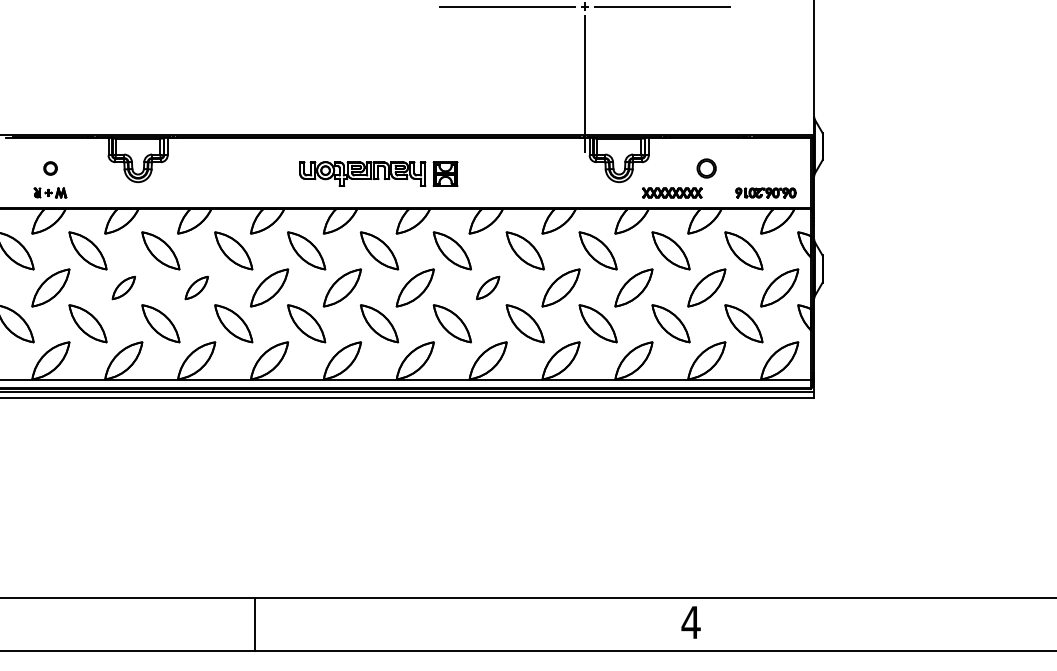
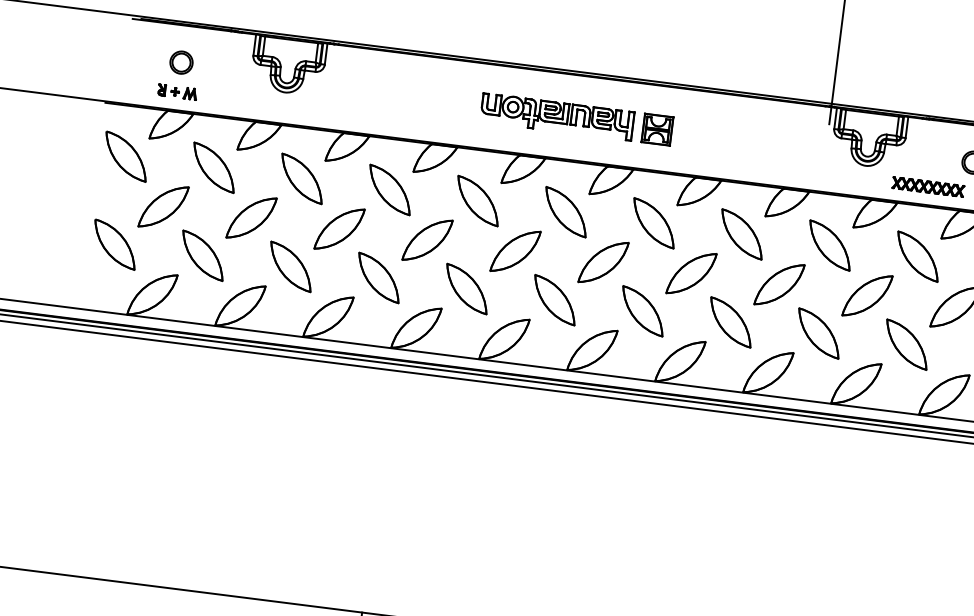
circle: (50, 168) -> (181, 62), size x1.43
part: (123, 287) -> (251, 217), size x1.67
part: (196, 287) -> (339, 228), size x1.67
part: (487, 287) -> (690, 272), size x1.67

